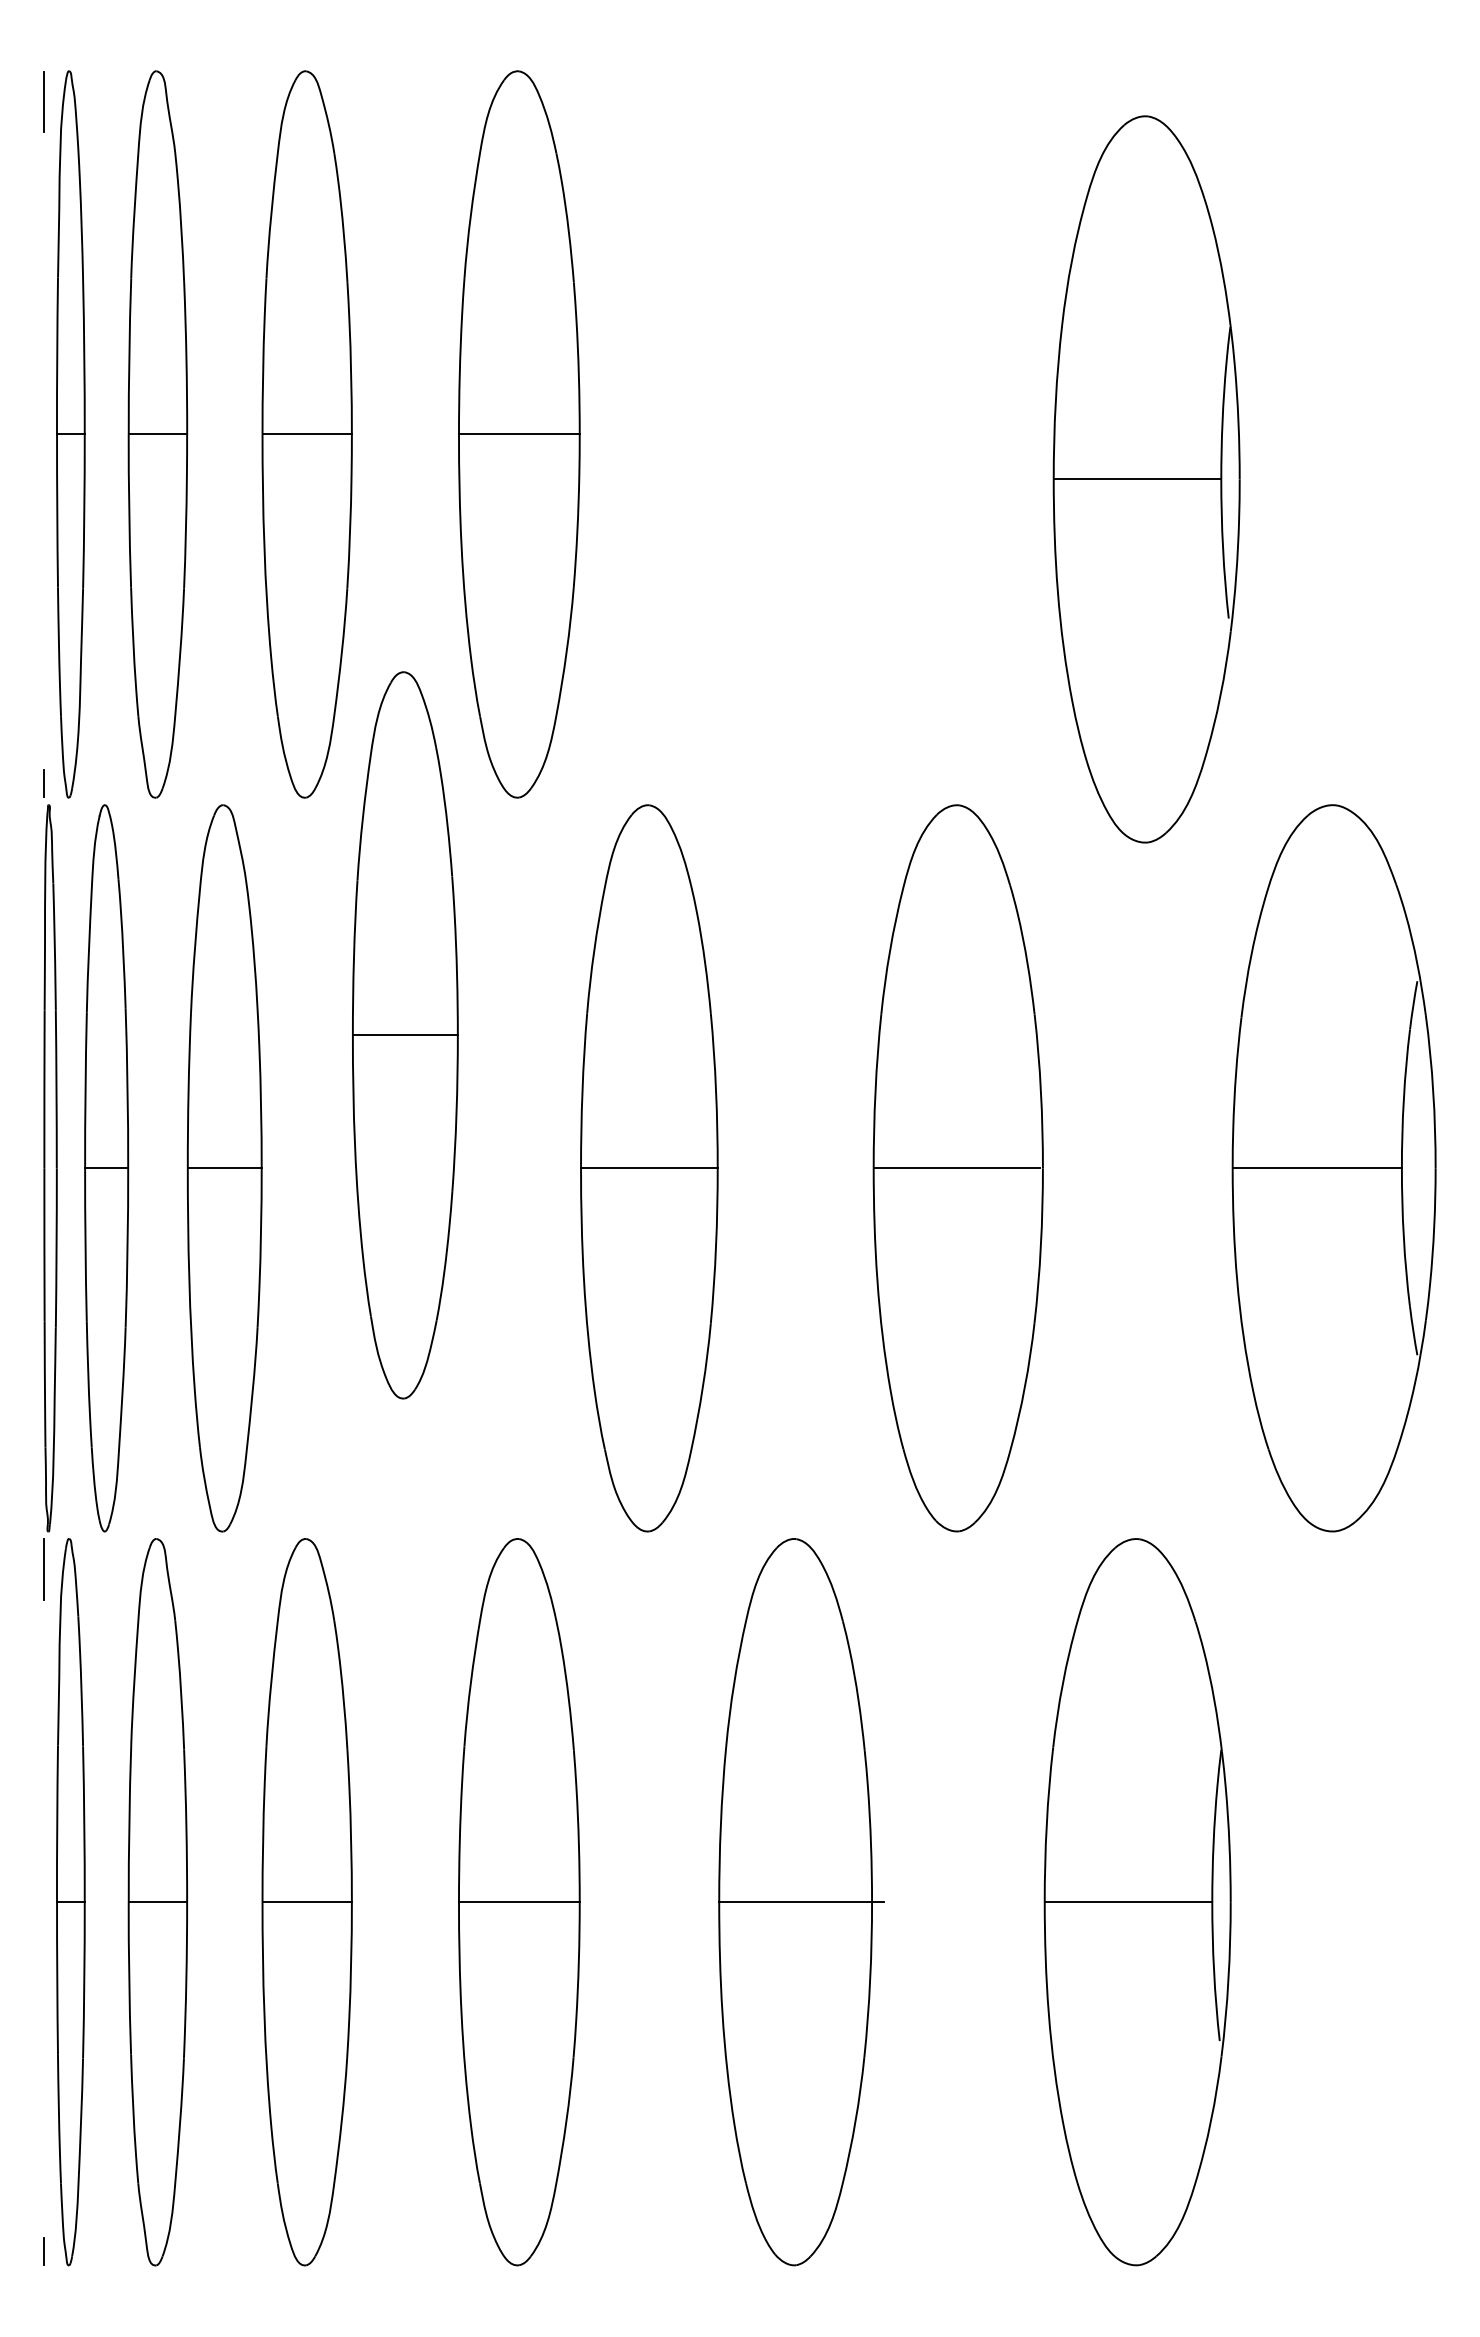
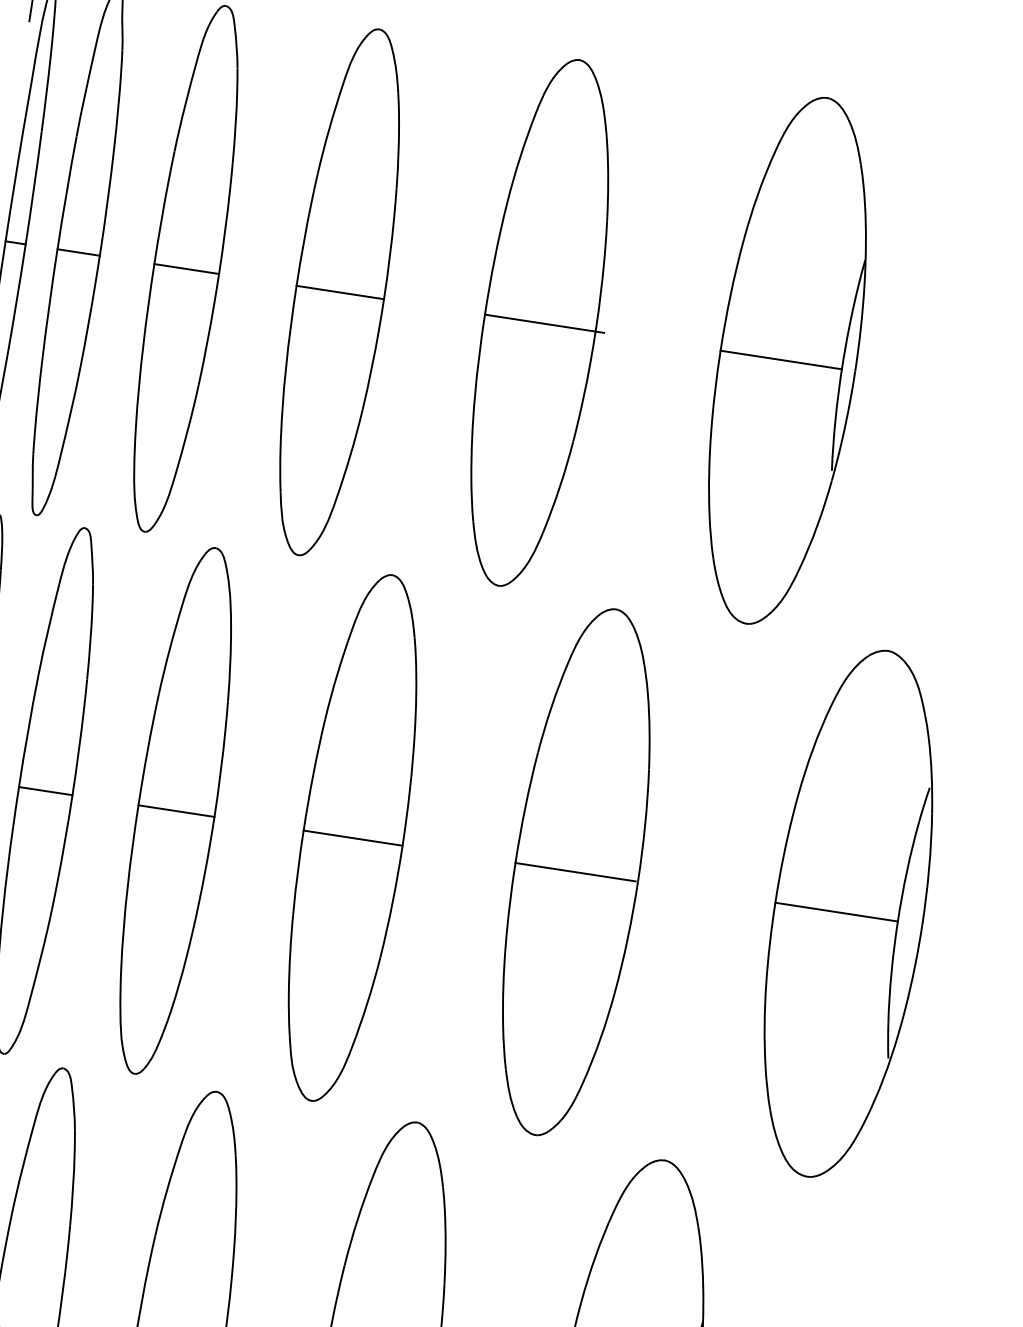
part: (801, 434) -> (544, 323), added
part: (1146, 479) -> (787, 361), moved
part: (405, 1035) -> (176, 811), moved

